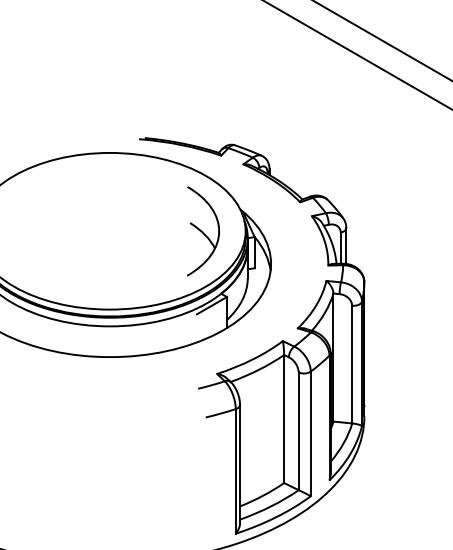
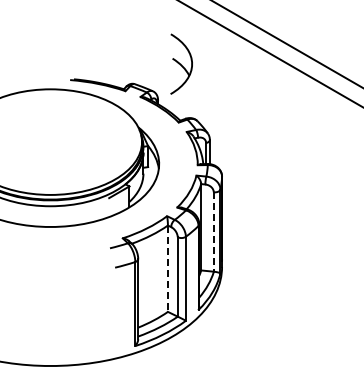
part: (203, 230) -> (181, 63), moved
line: (351, 365) -> (213, 232), solid -> dashed
line: (283, 420) -> (167, 269), solid -> dashed

